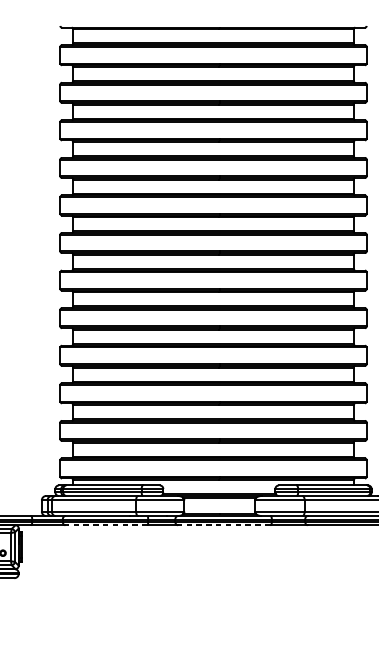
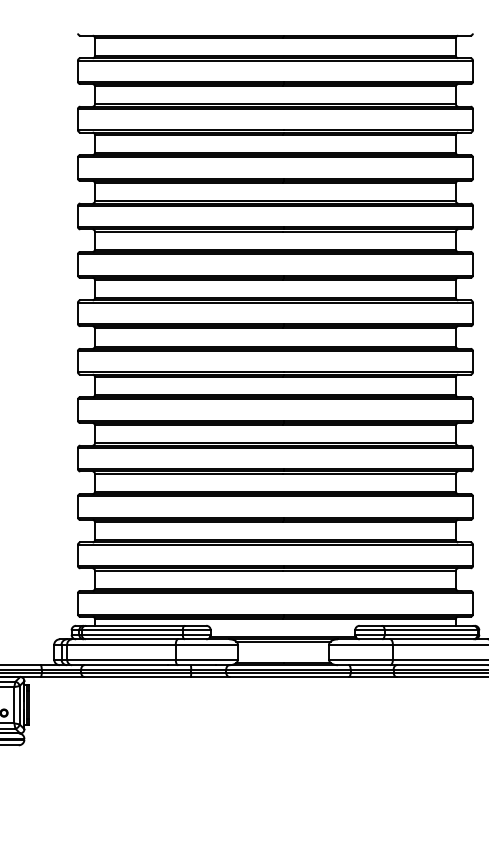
line: (106, 525) -> (137, 677), dashed -> solid
line: (224, 525) -> (289, 677), dashed -> solid

